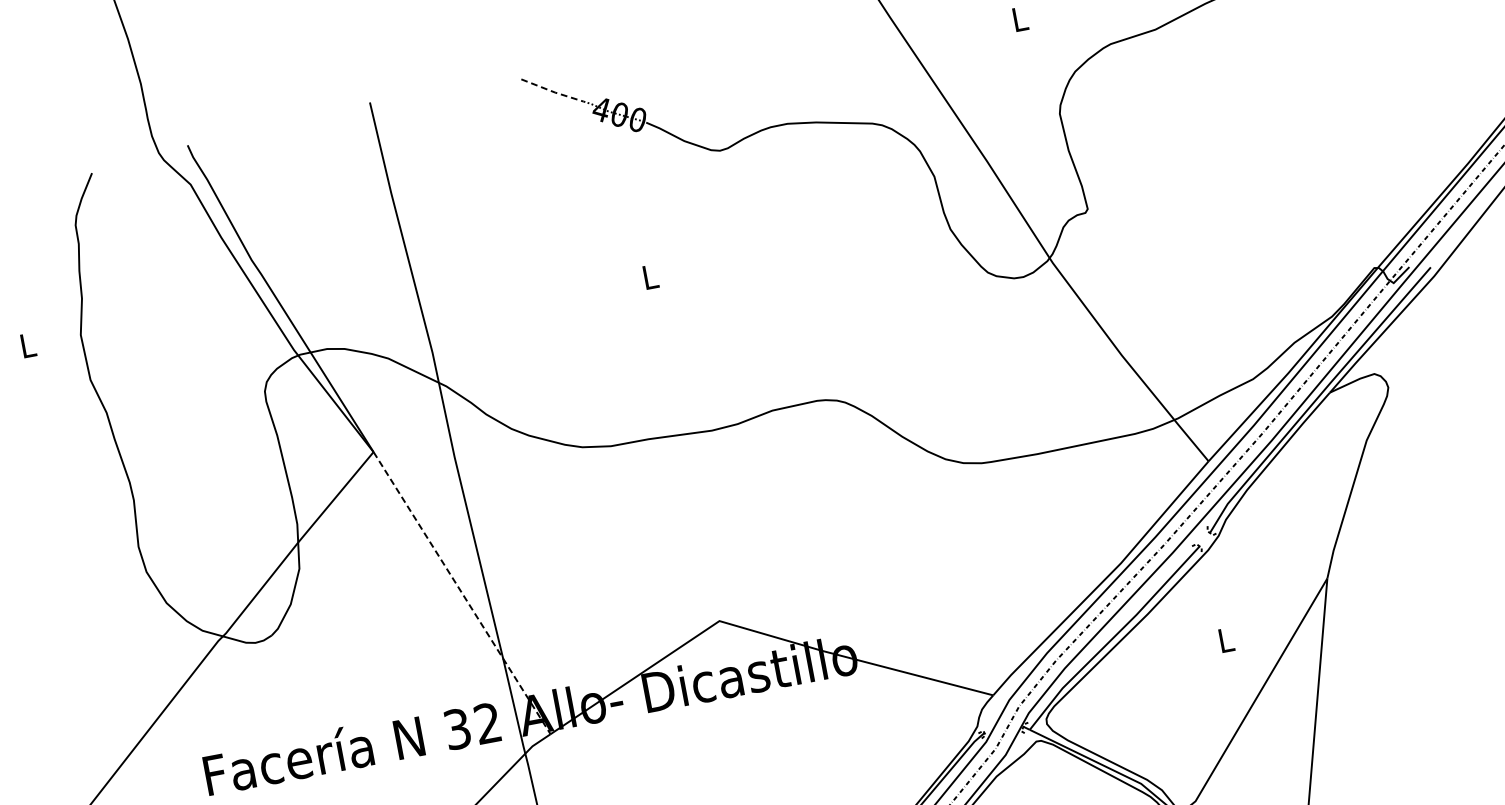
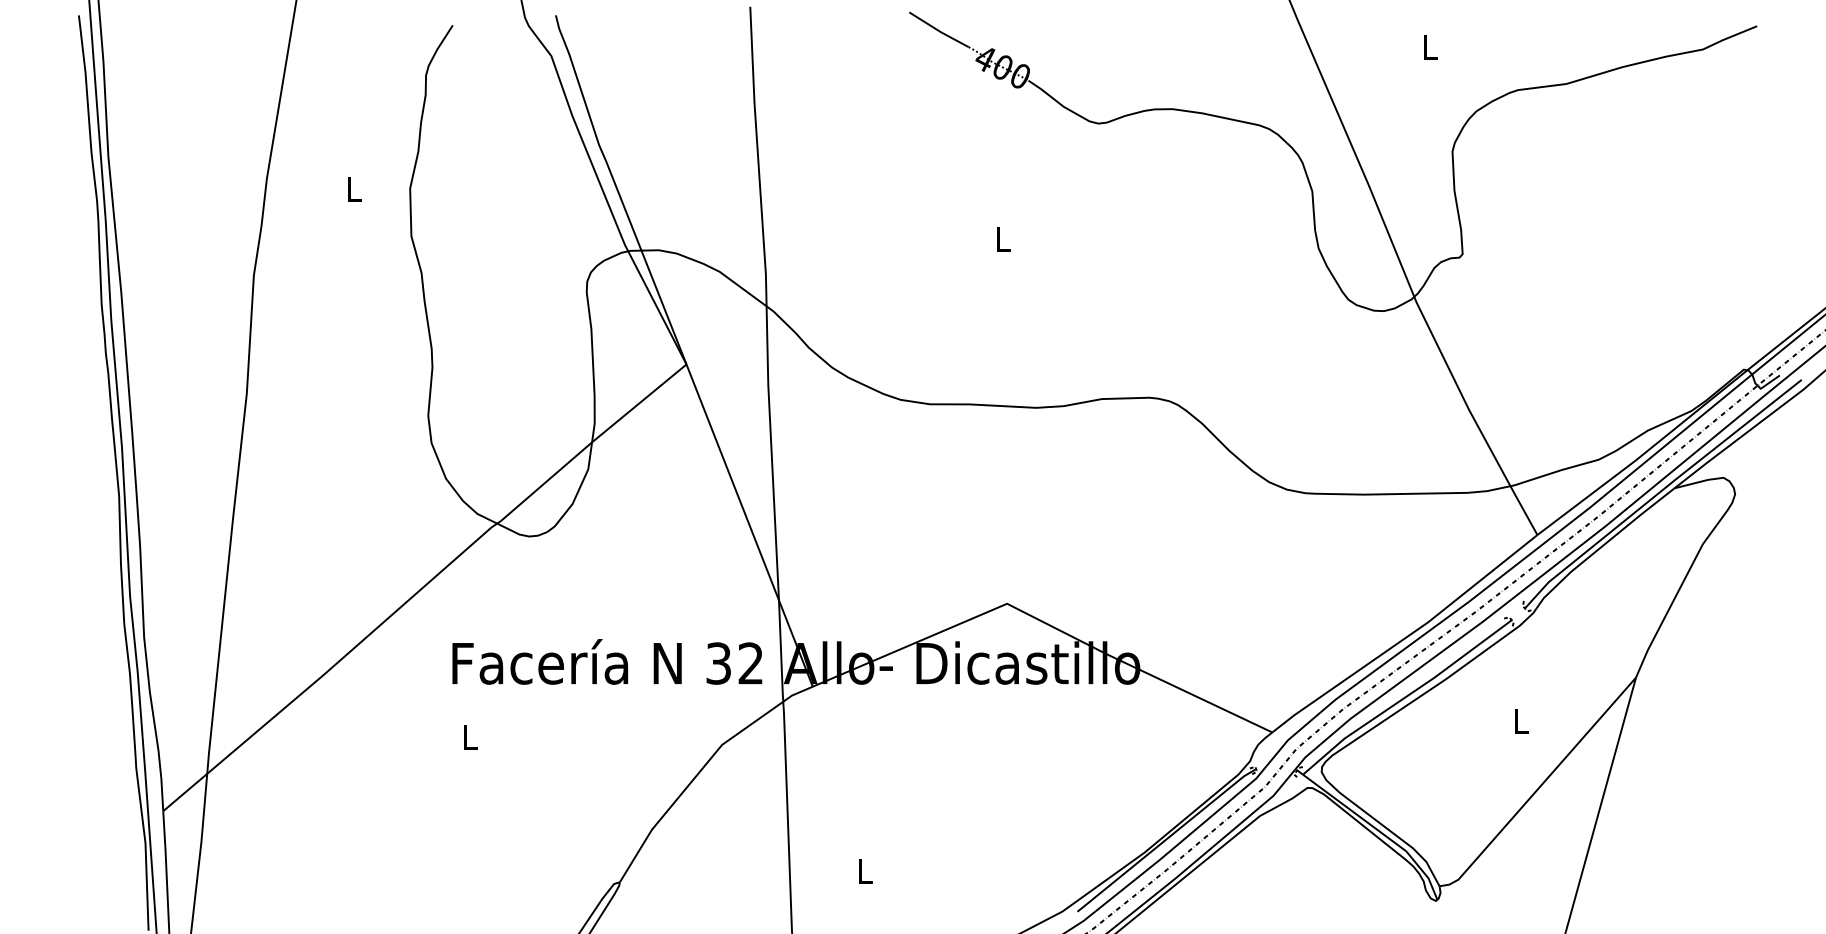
line: (553, 92) -> (939, 31), dashed -> solid
line: (462, 594) -> (749, 526), dashed -> solid

